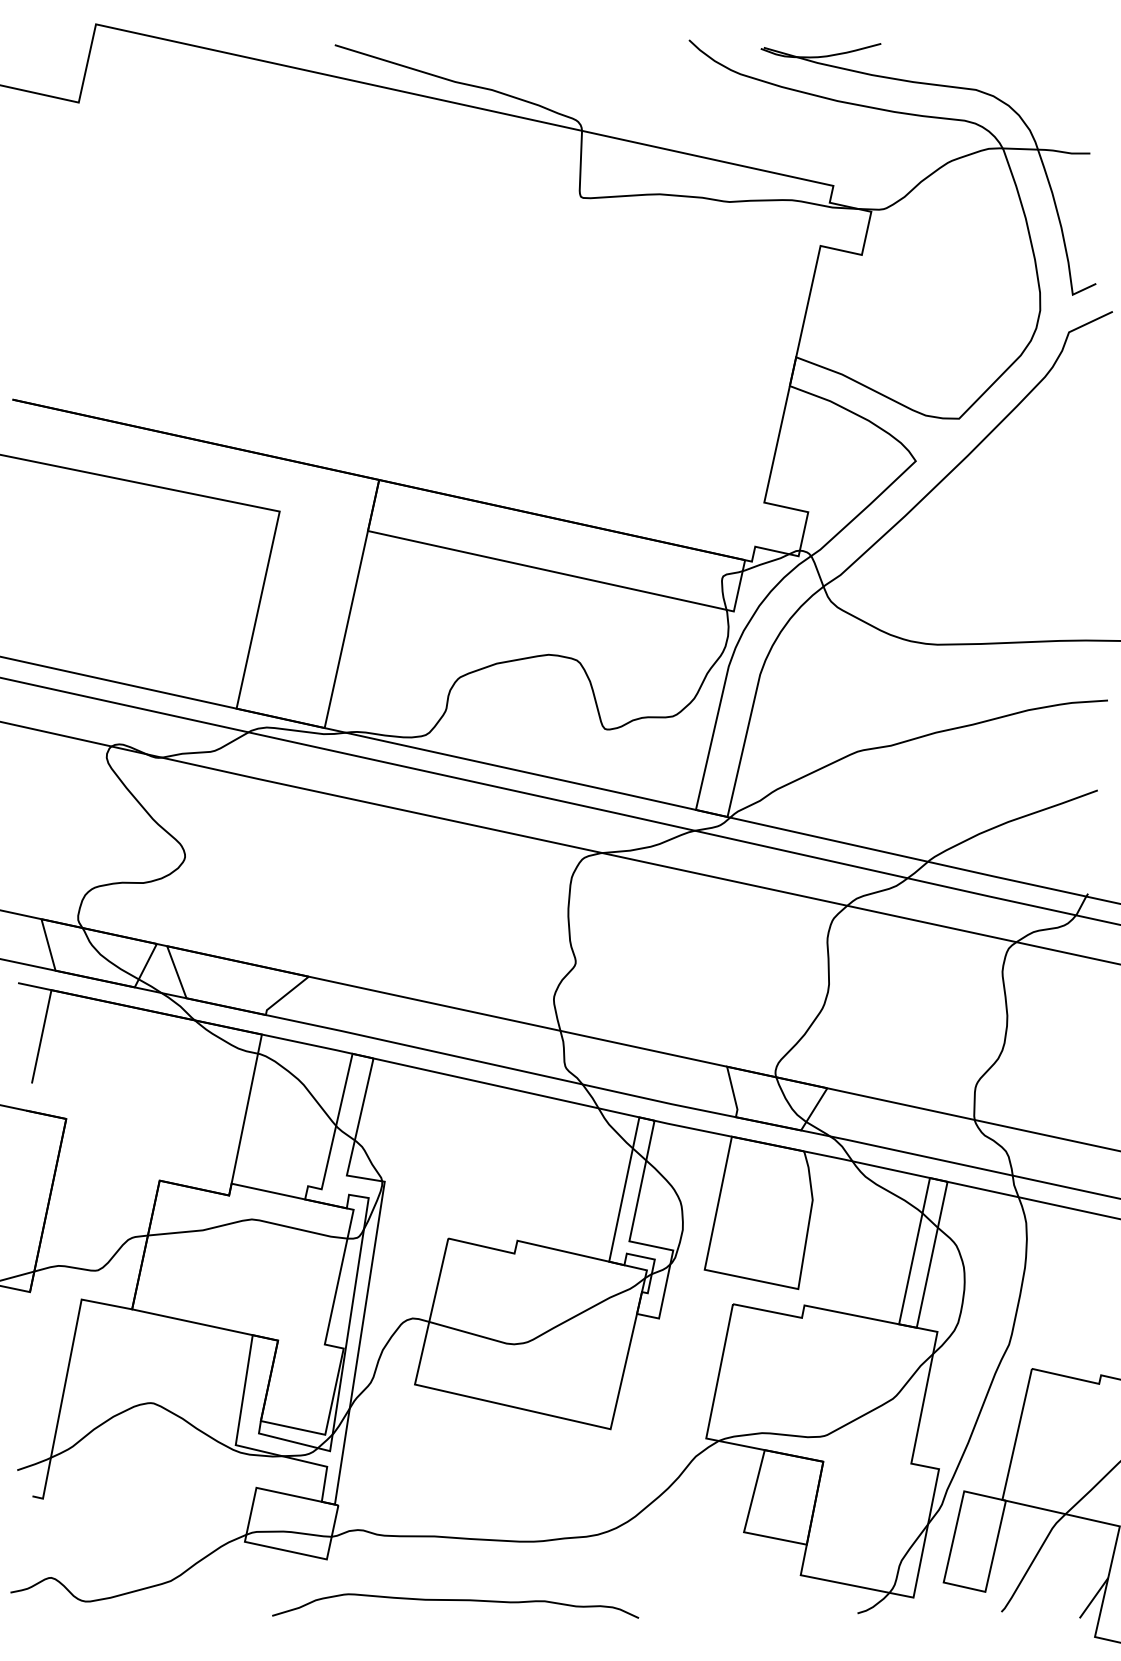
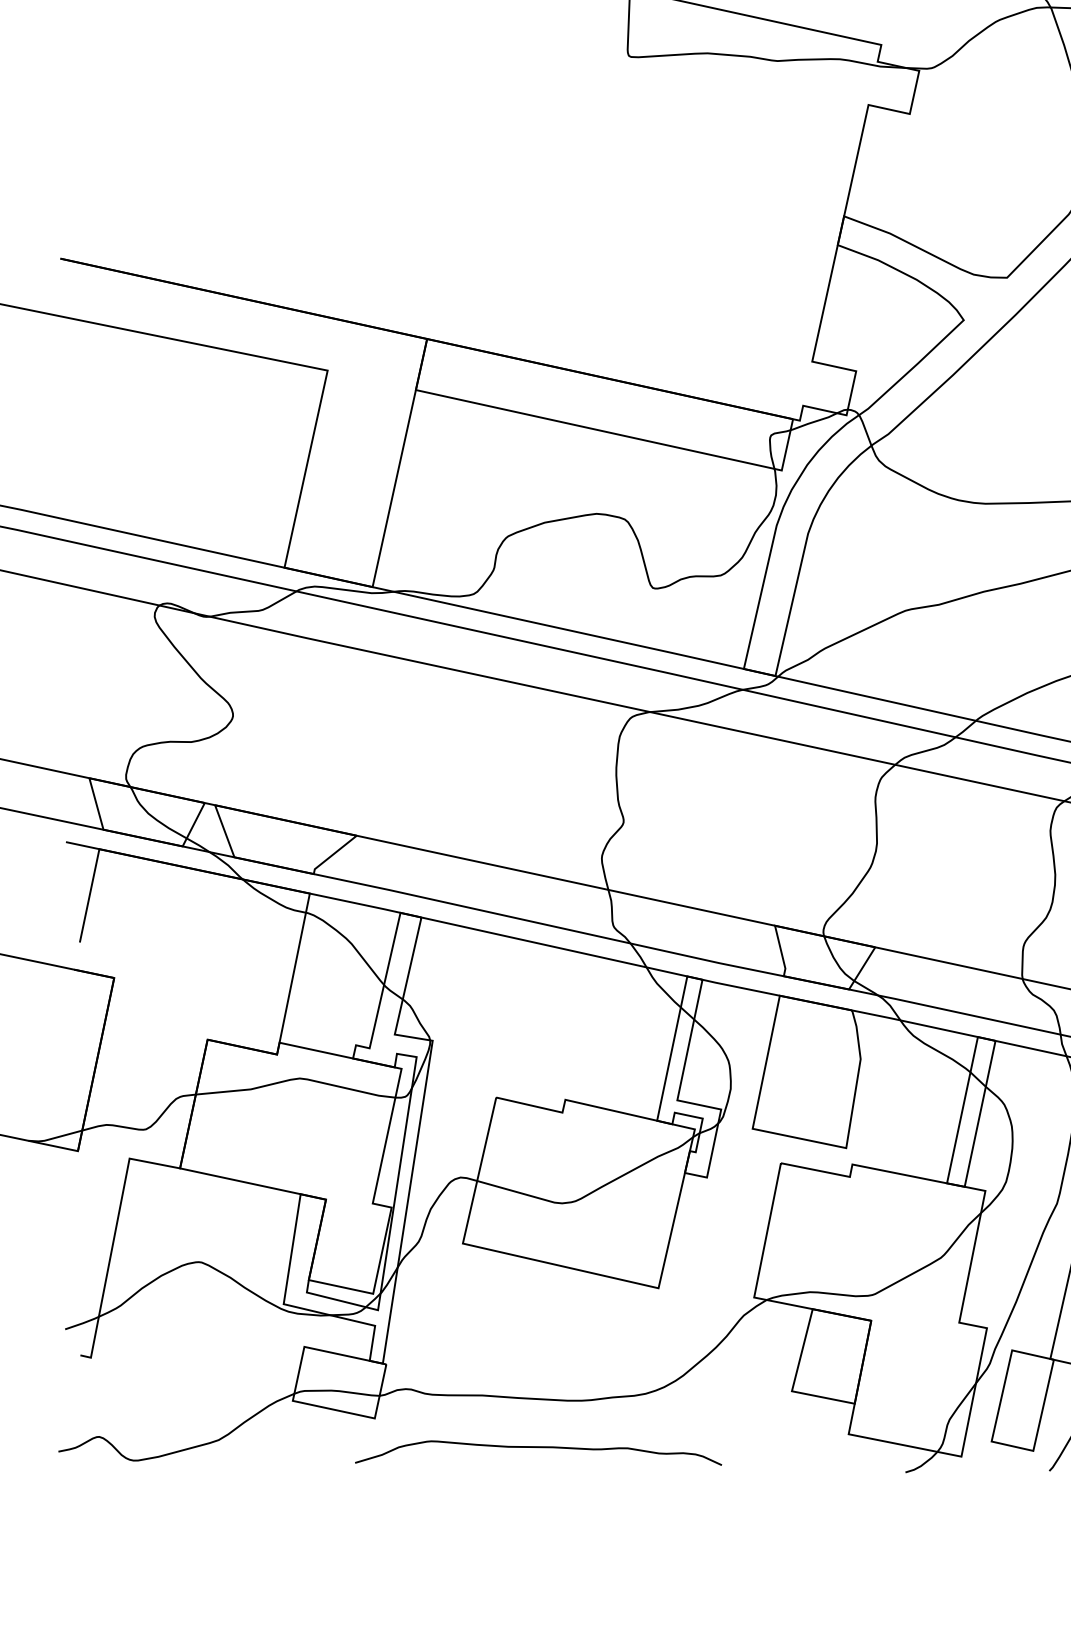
curve: (455, 1600) -> (538, 1447), moved

